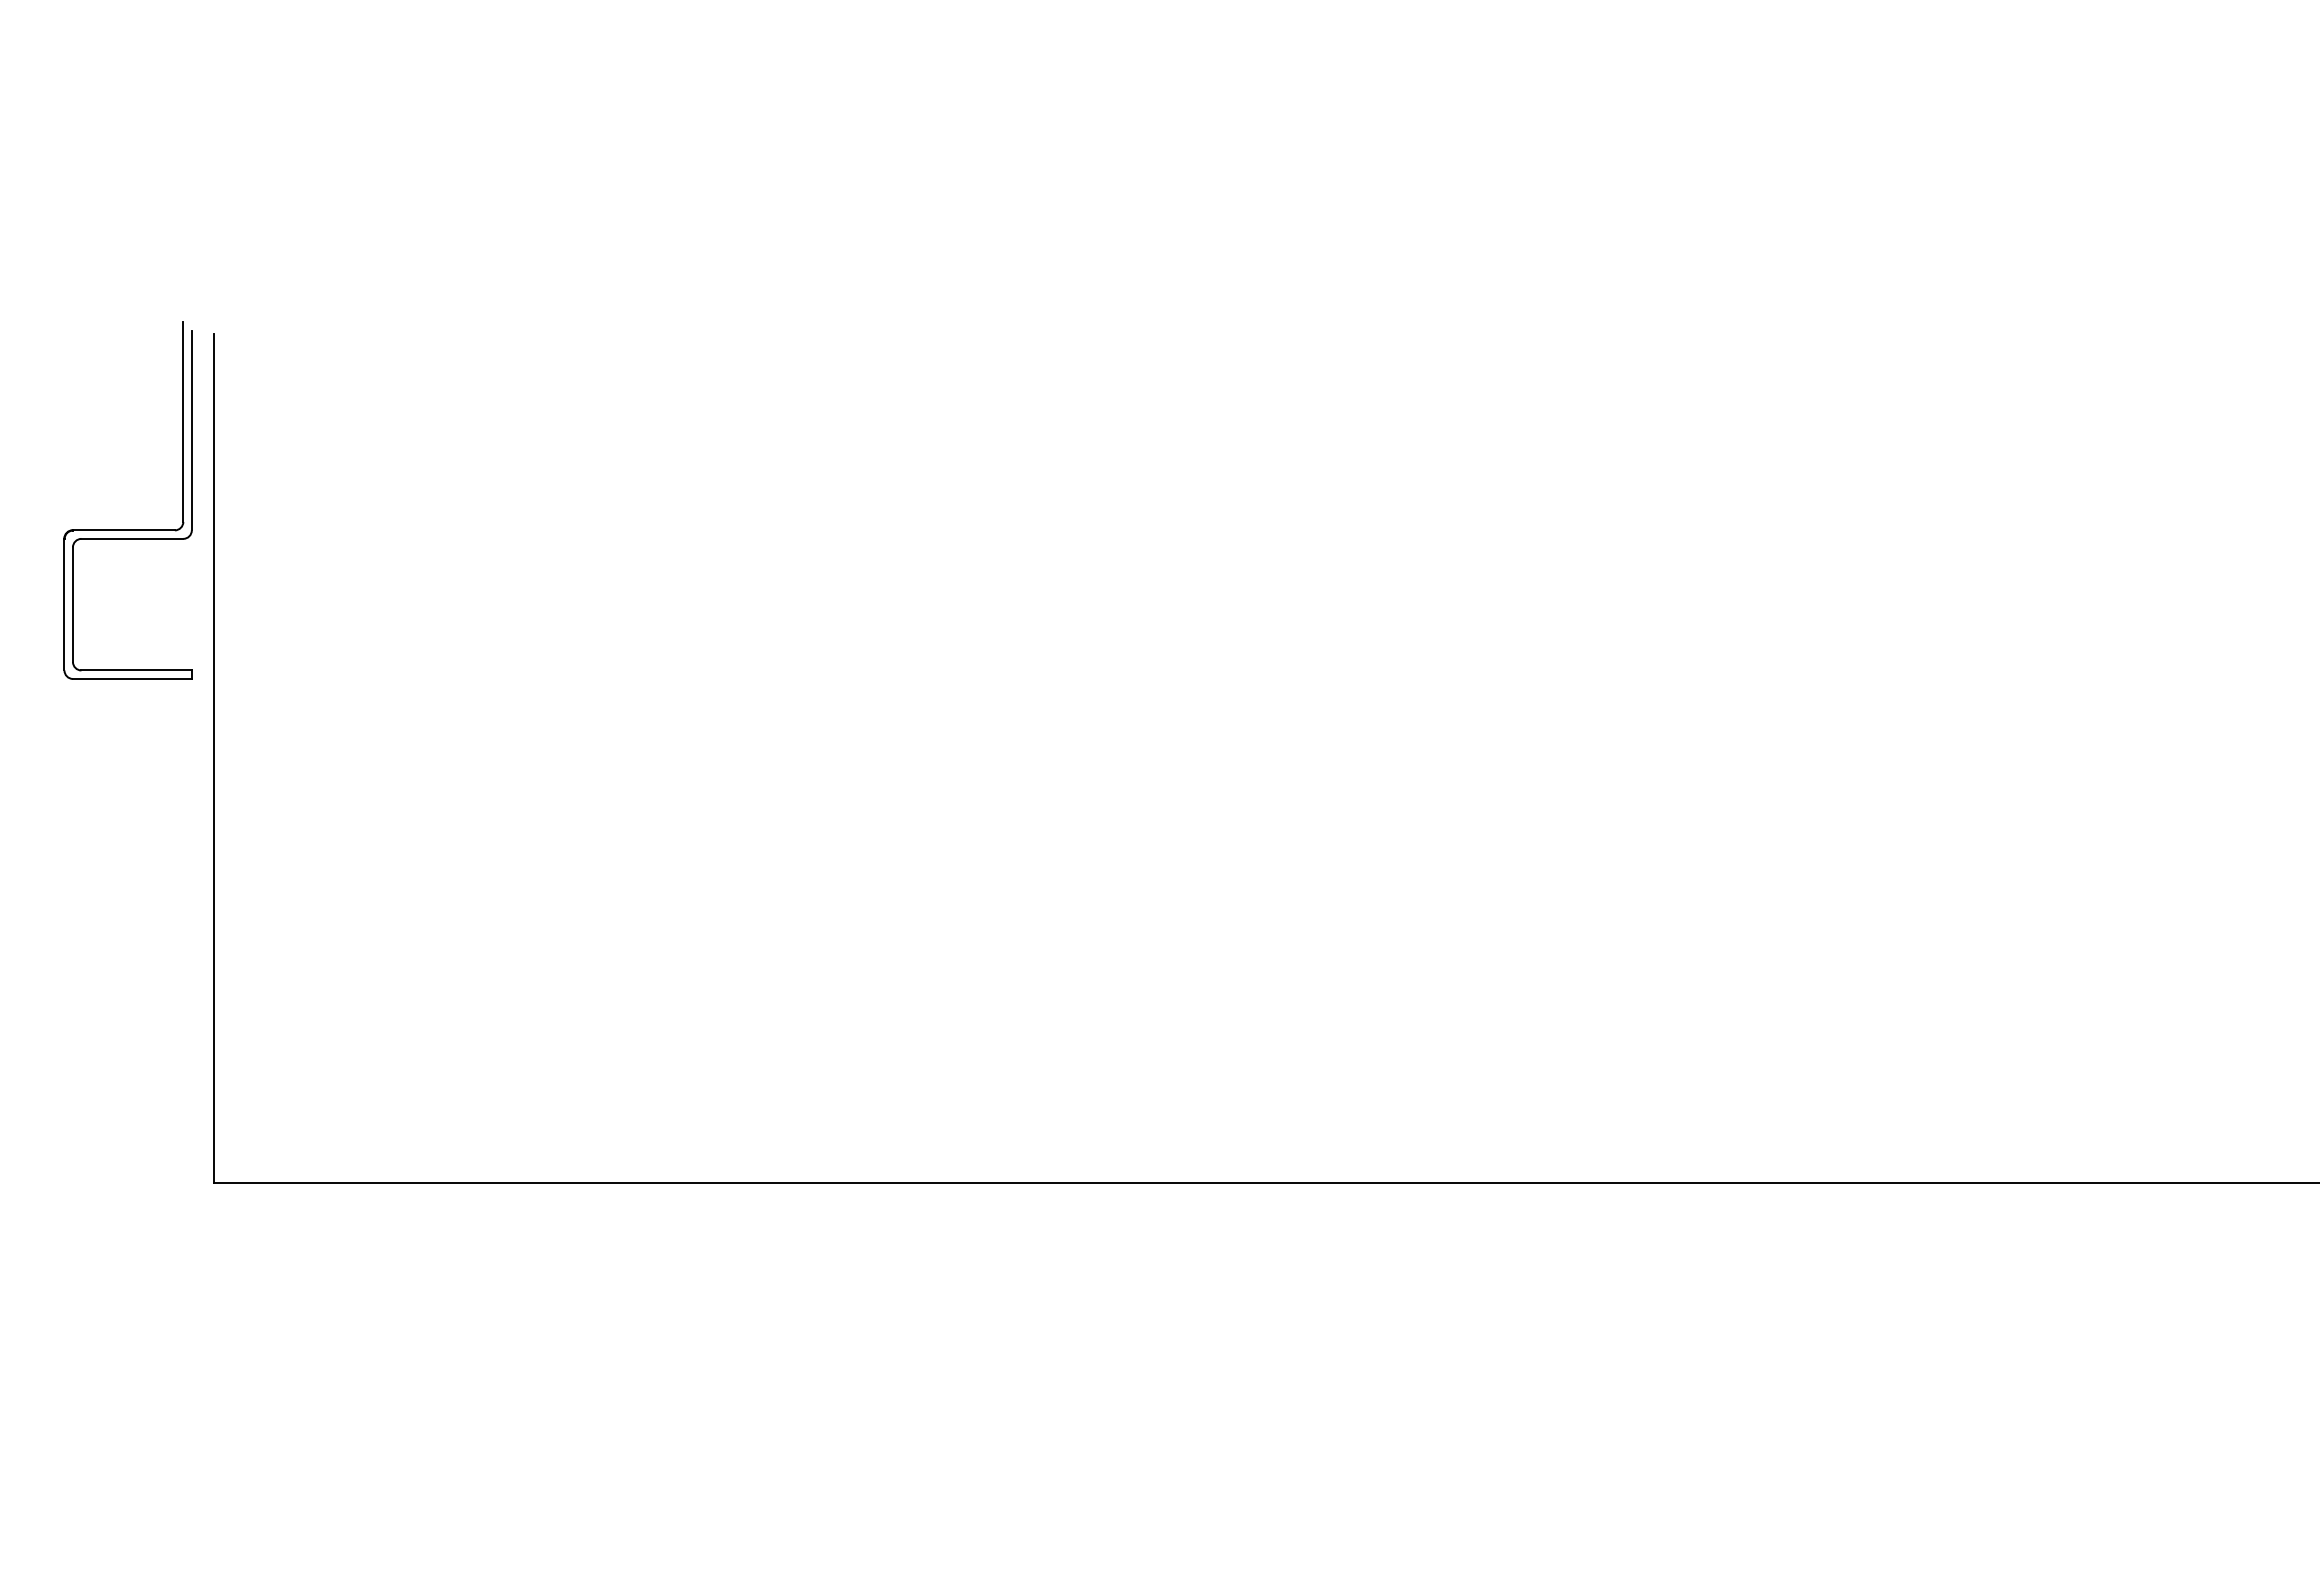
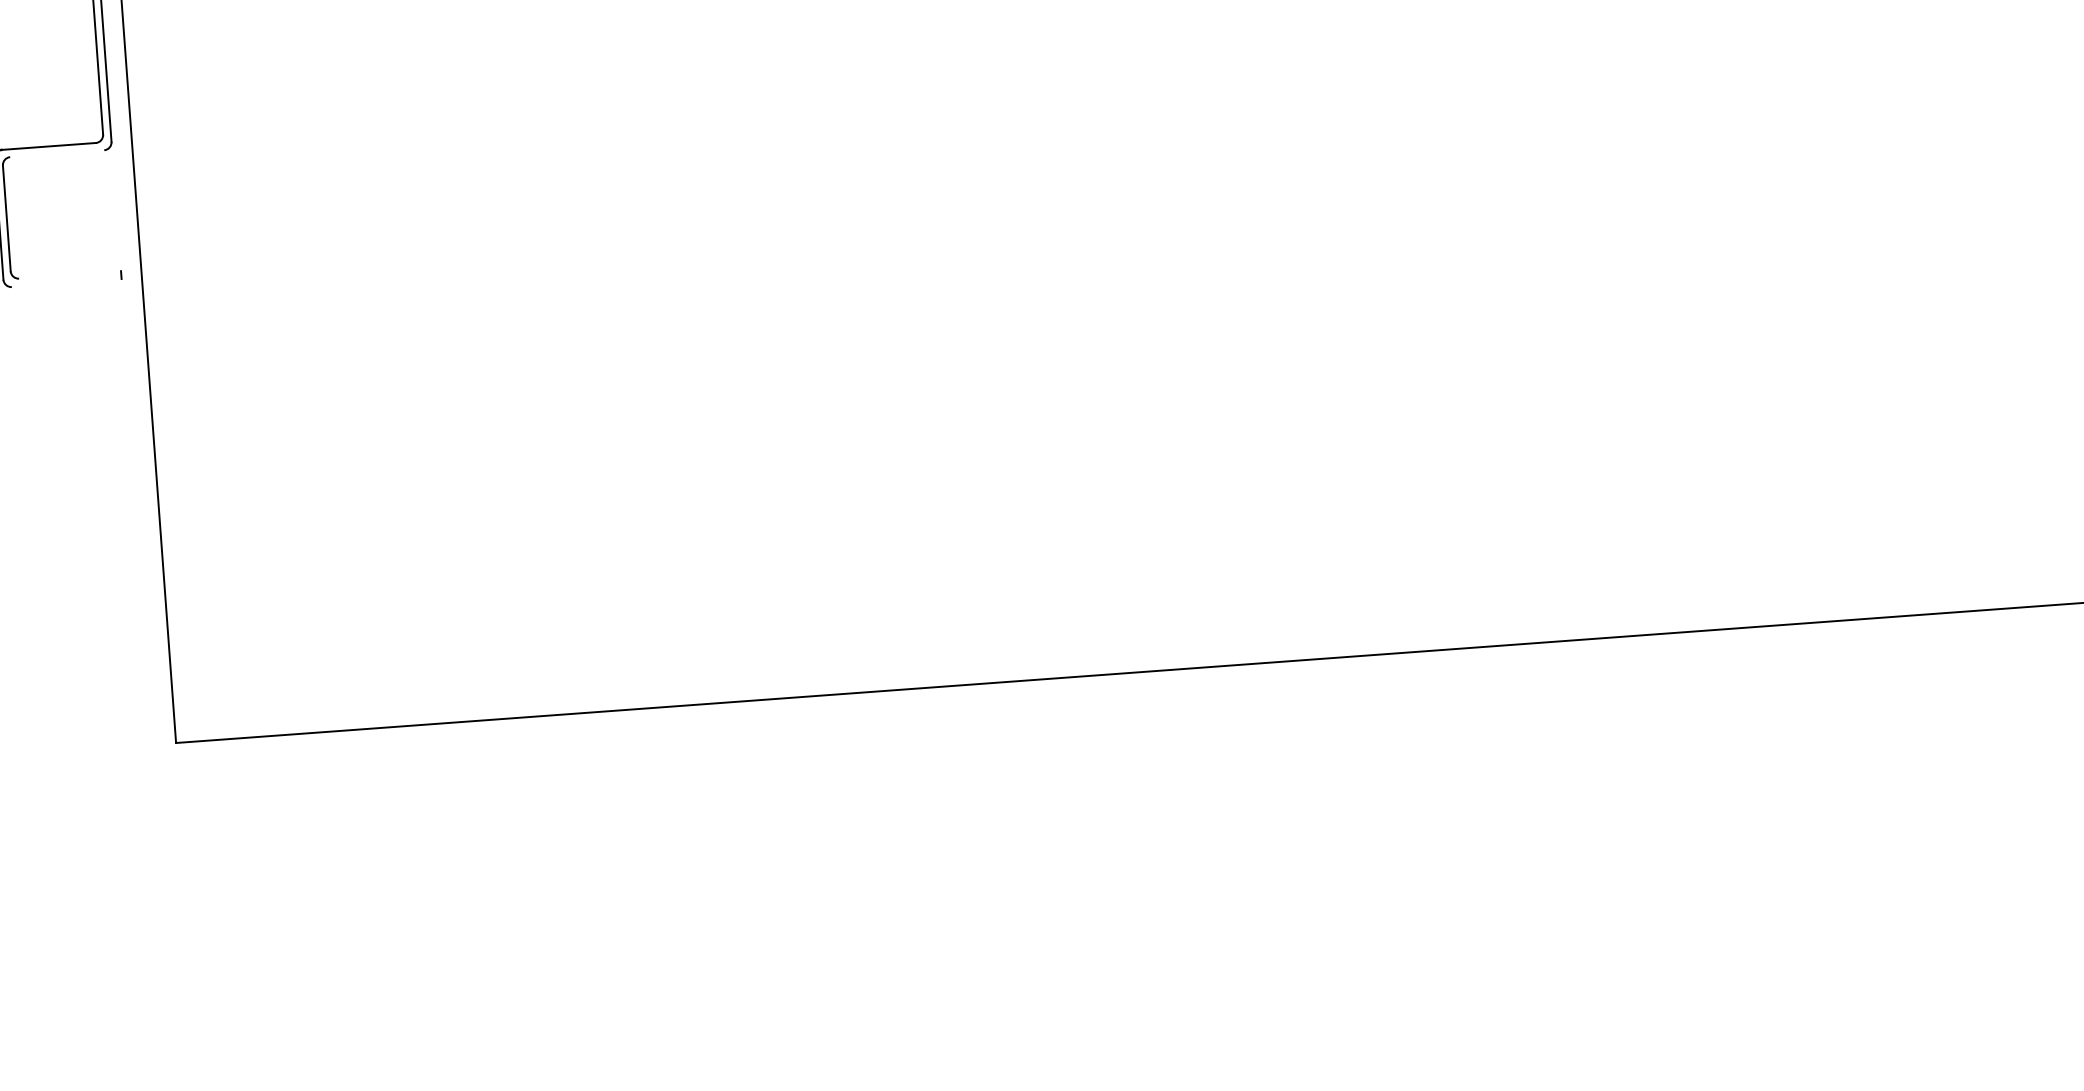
line: (132, 538) -> (57, 153), removed
line: (136, 670) -> (69, 274), removed
line: (131, 678) -> (65, 282), removed

